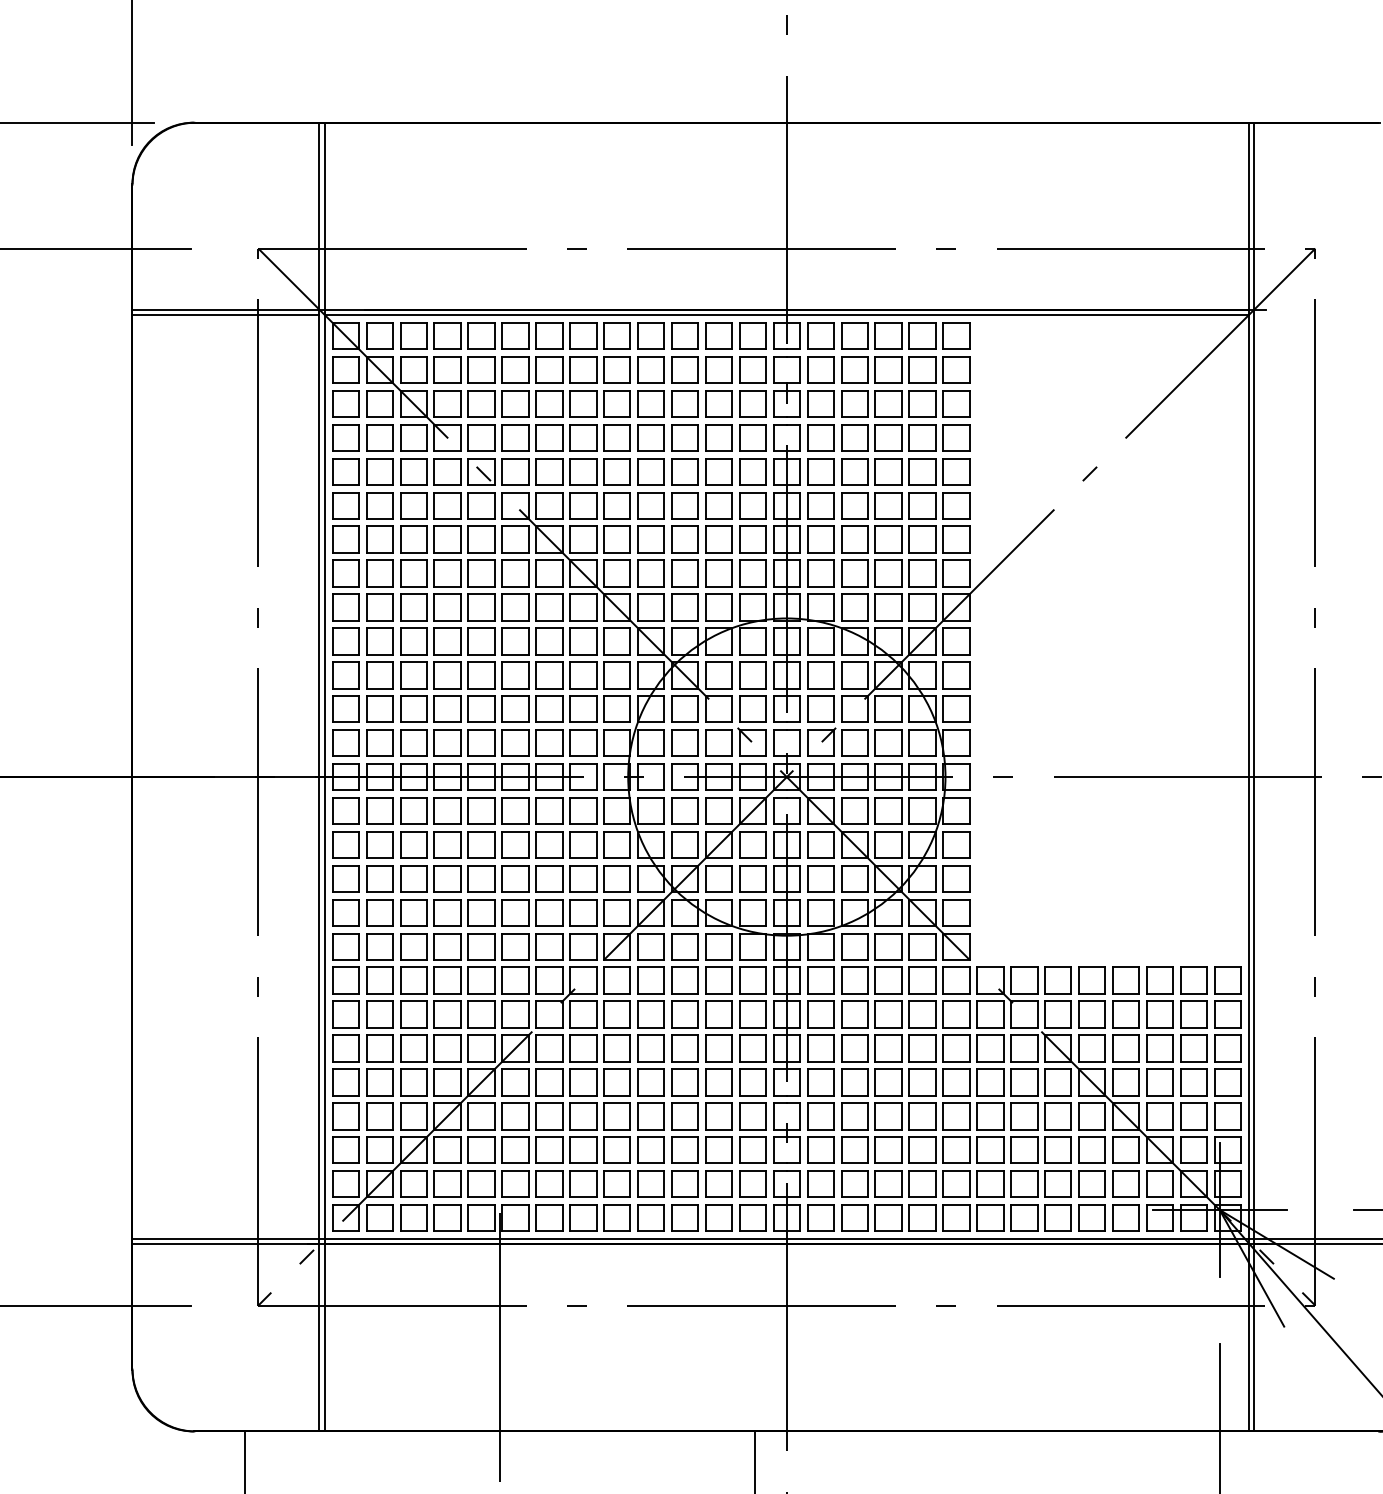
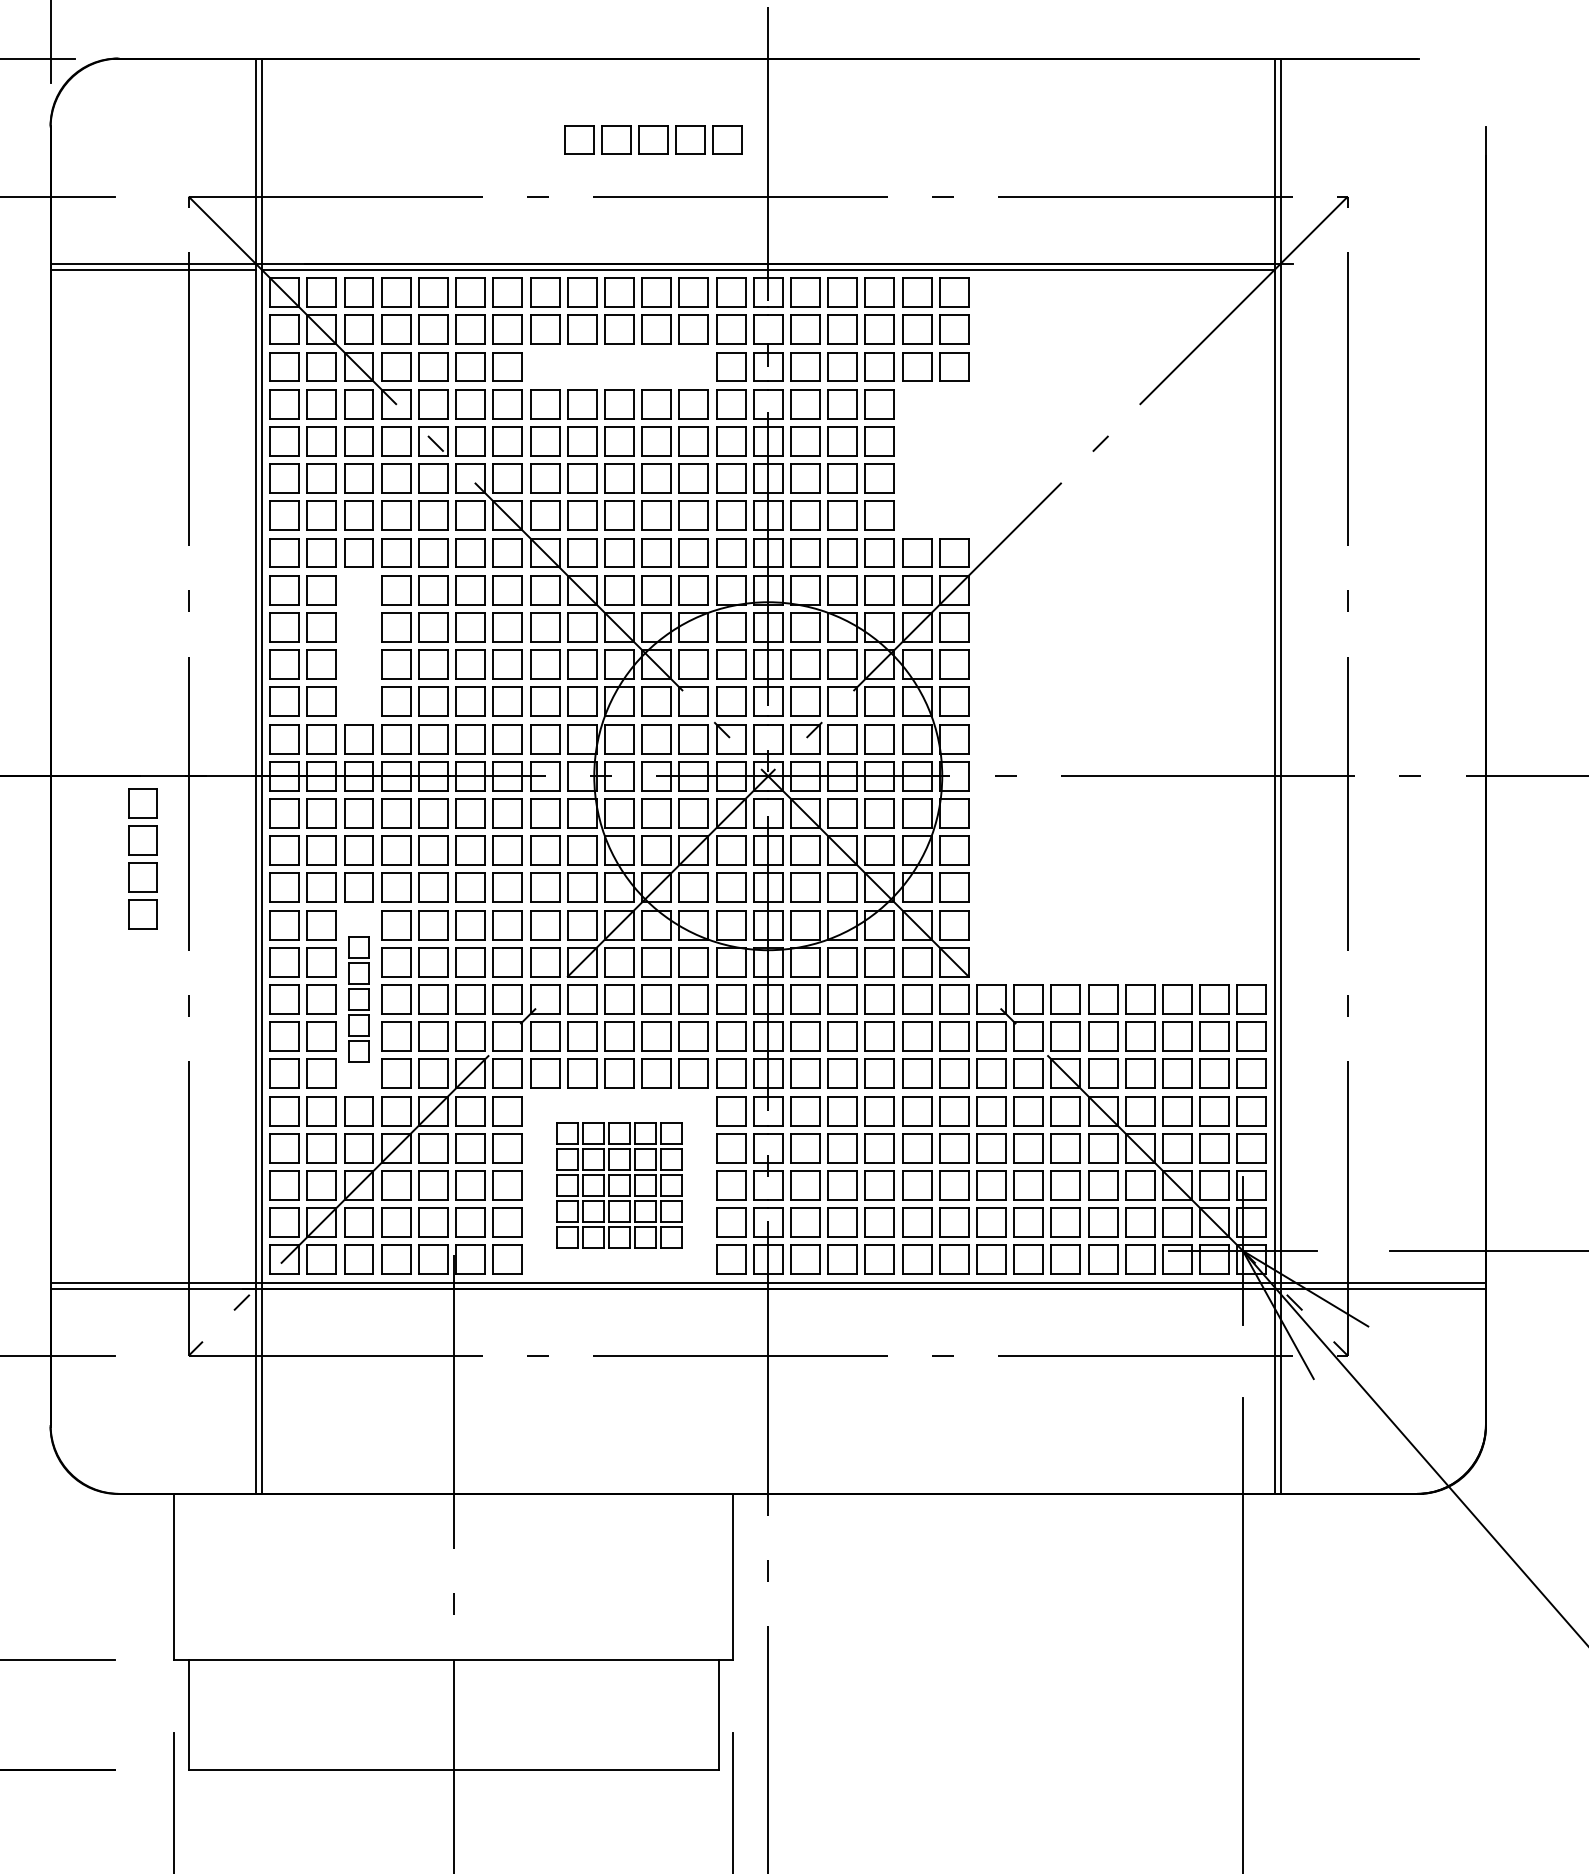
part: (651, 403) -> (653, 139), moved
part: (939, 488) -> (935, 459), removed
part: (413, 657) -> (142, 858), moved
part: (413, 980) -> (358, 999), size x0.7
part: (651, 1150) -> (619, 1185), size x0.7

